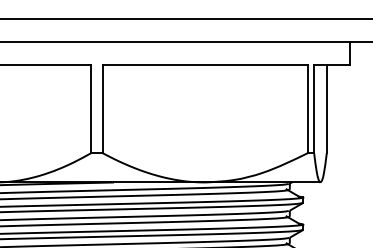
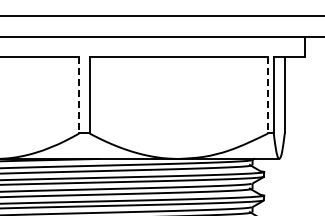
line: (91, 109) -> (79, 95), solid -> dashed
line: (308, 109) -> (268, 95), solid -> dashed

